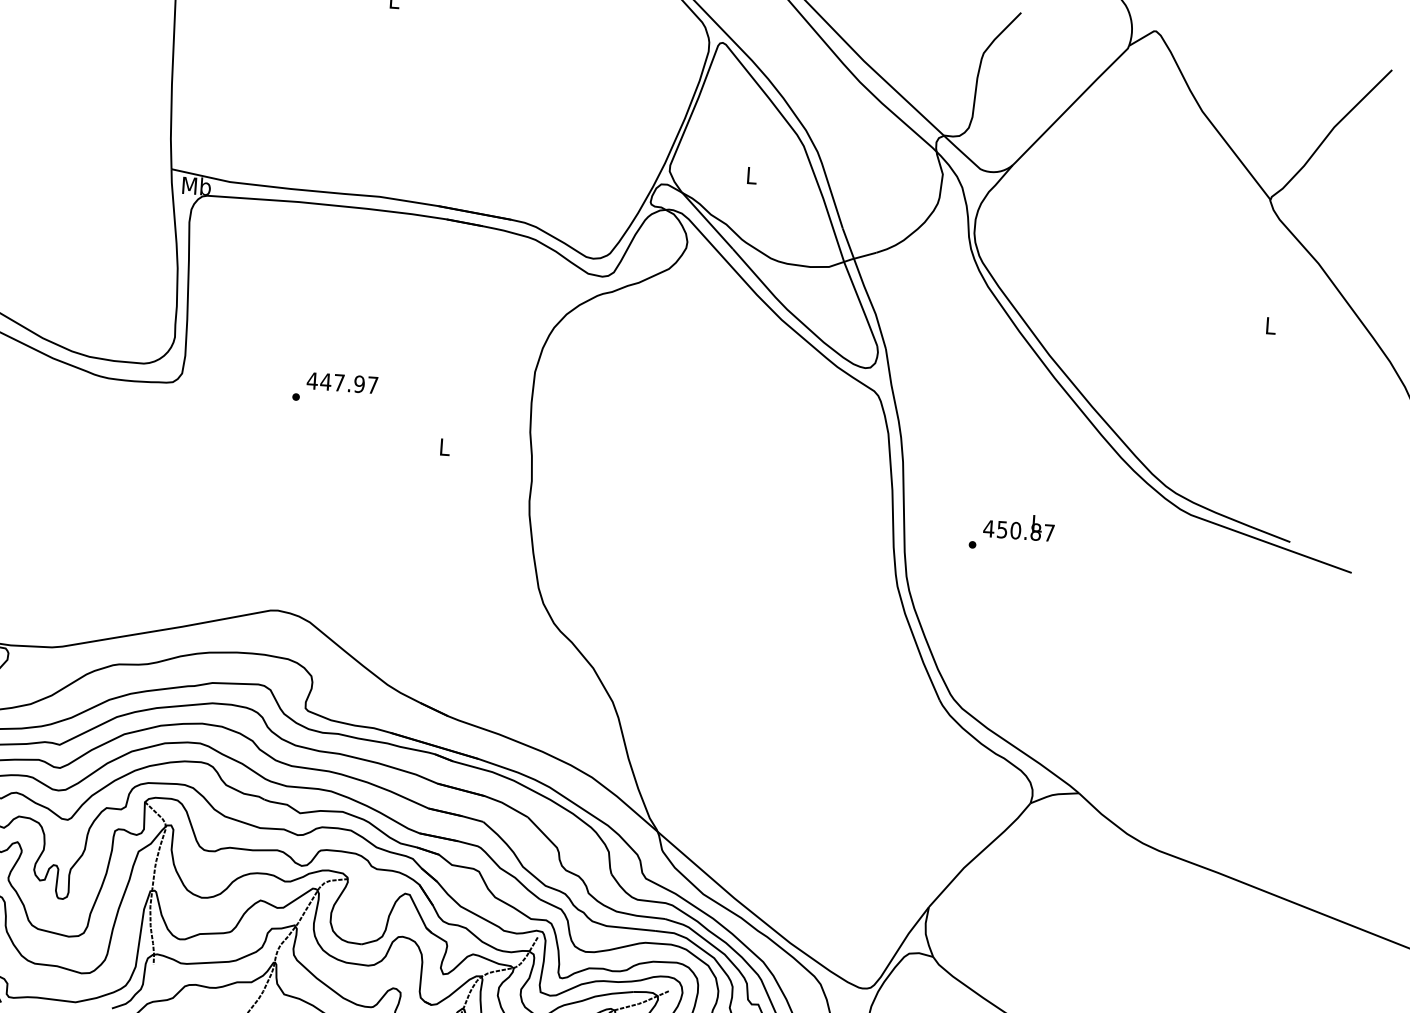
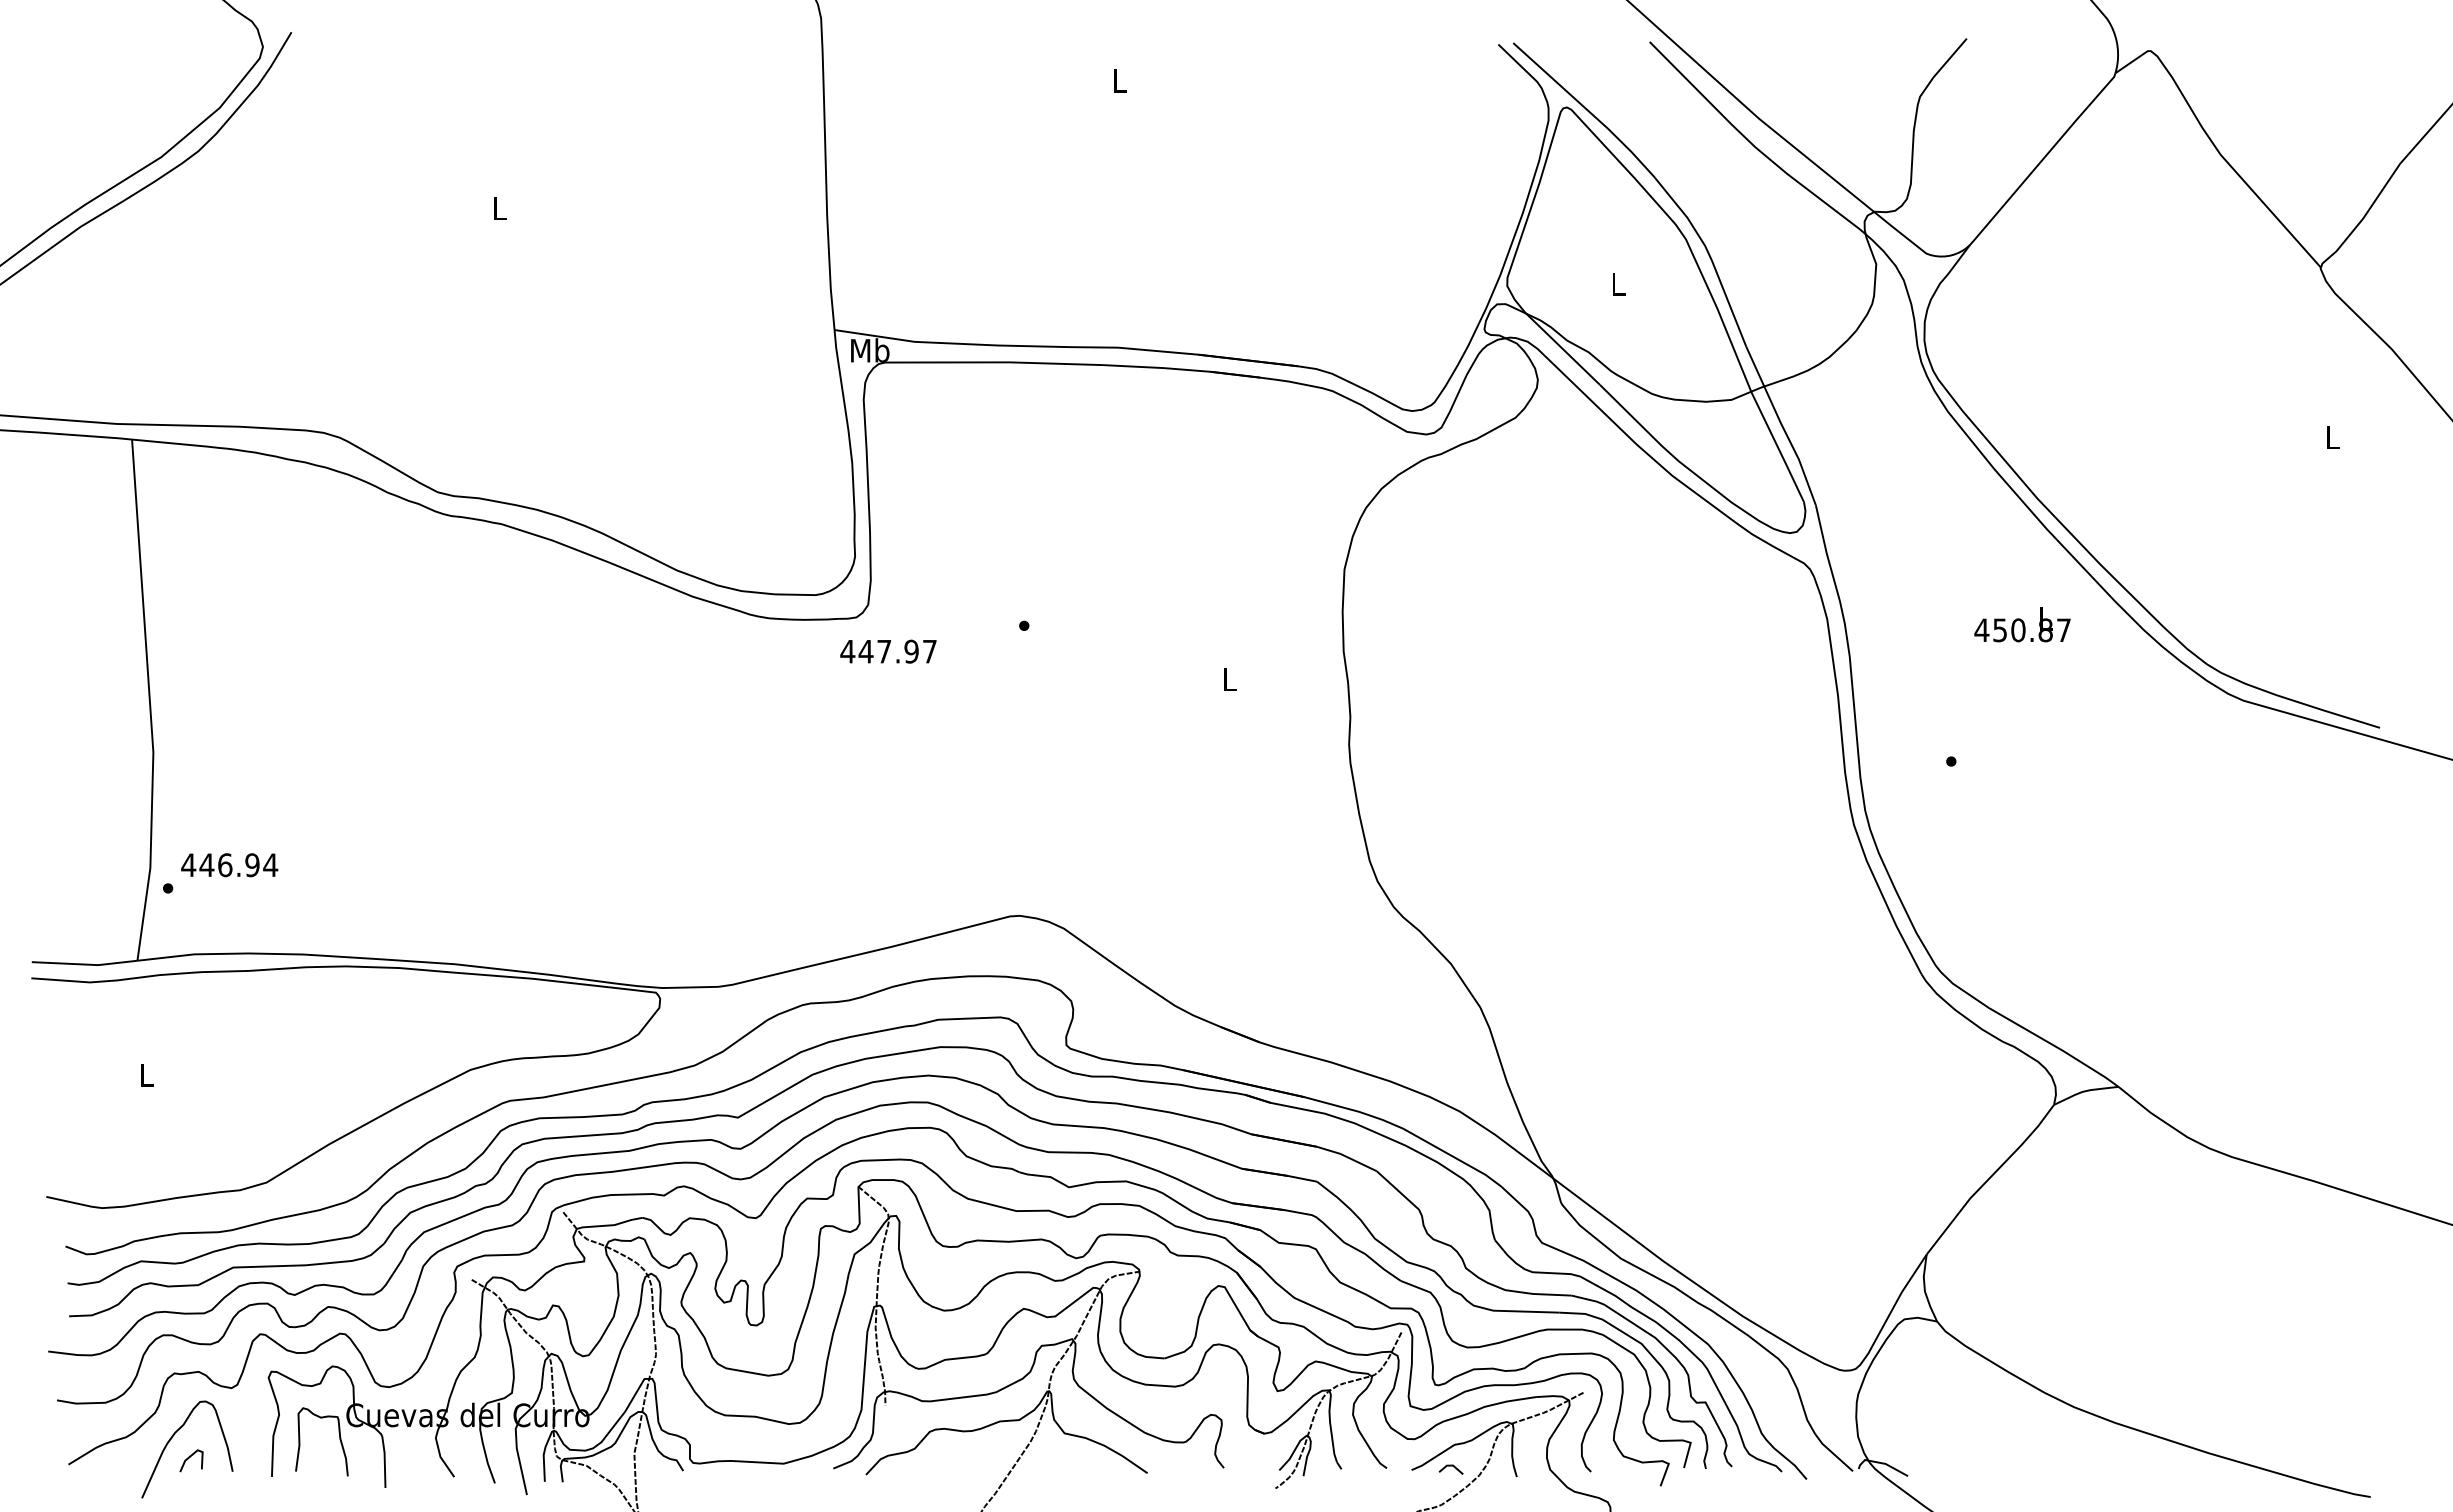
text: (342, 382) -> (888, 651), moved
text: (1019, 526) -> (2022, 624), moved

